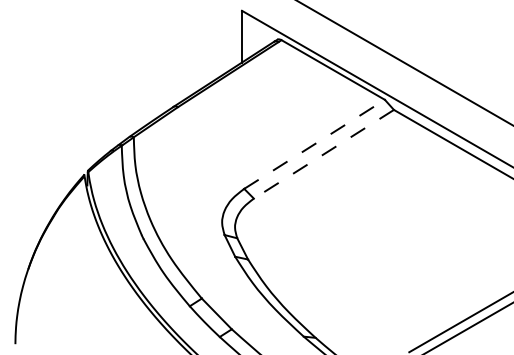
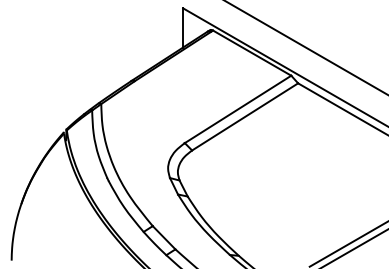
line: (315, 144) -> (238, 109), dashed -> solid
line: (323, 154) -> (244, 117), dashed -> solid

